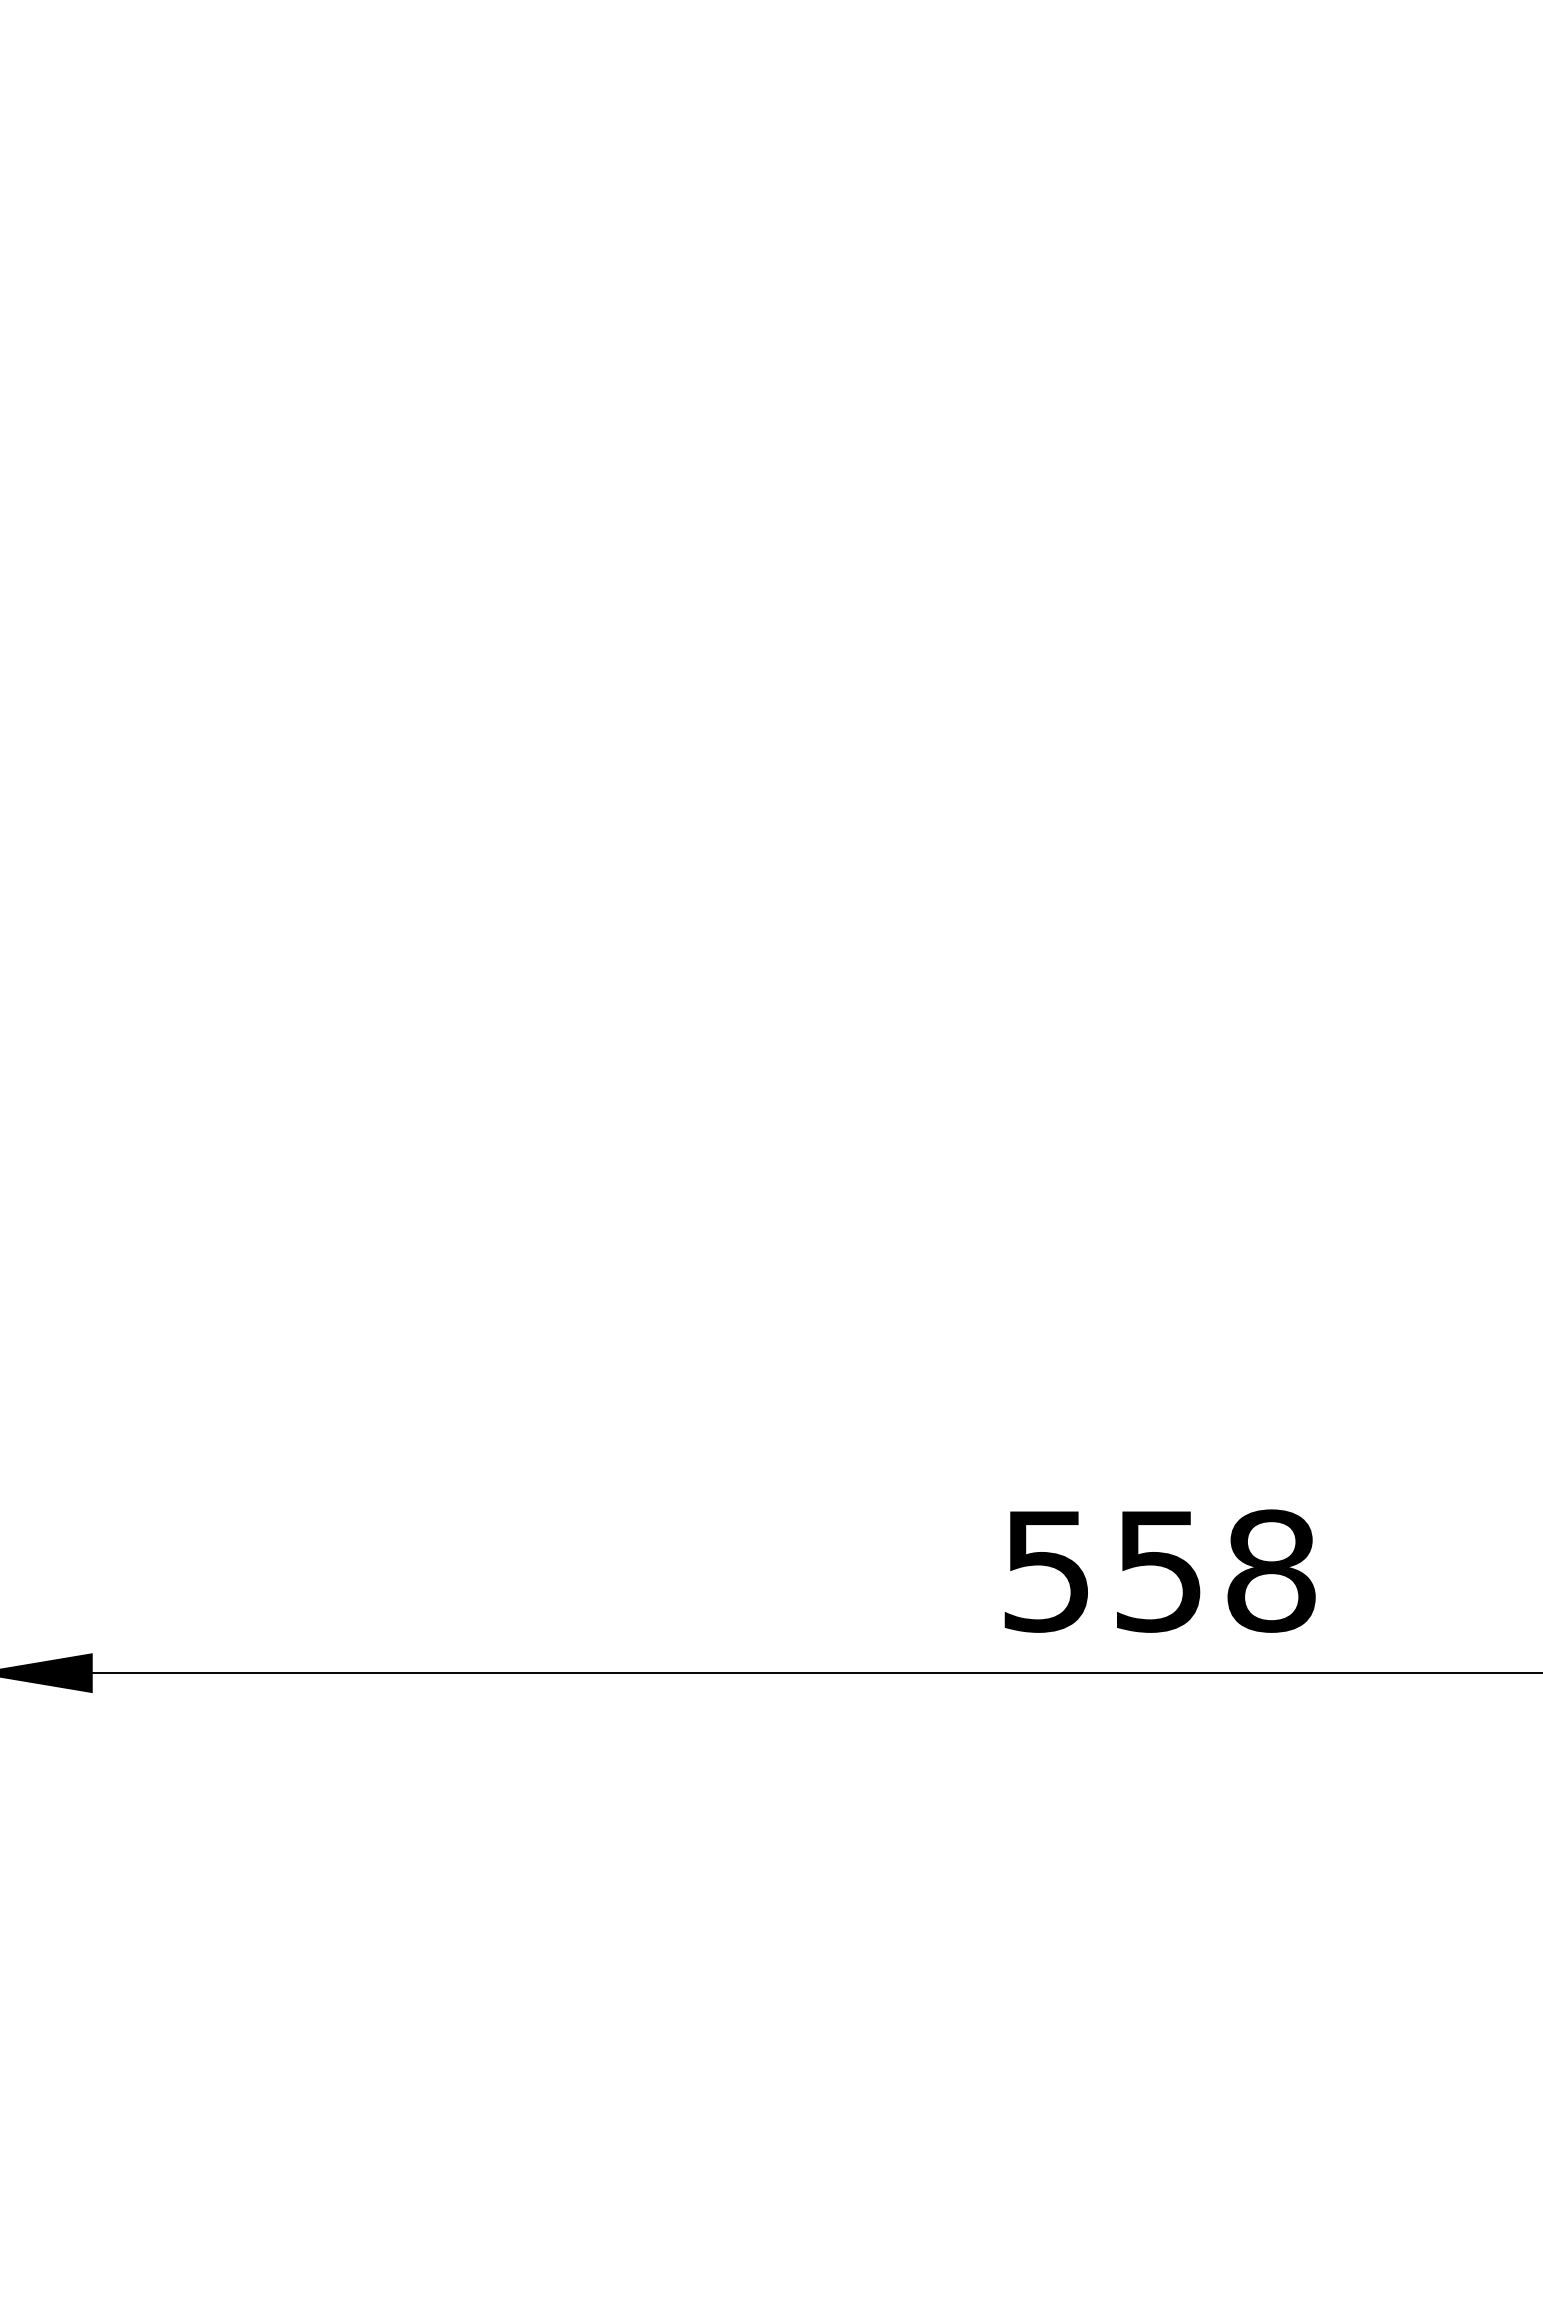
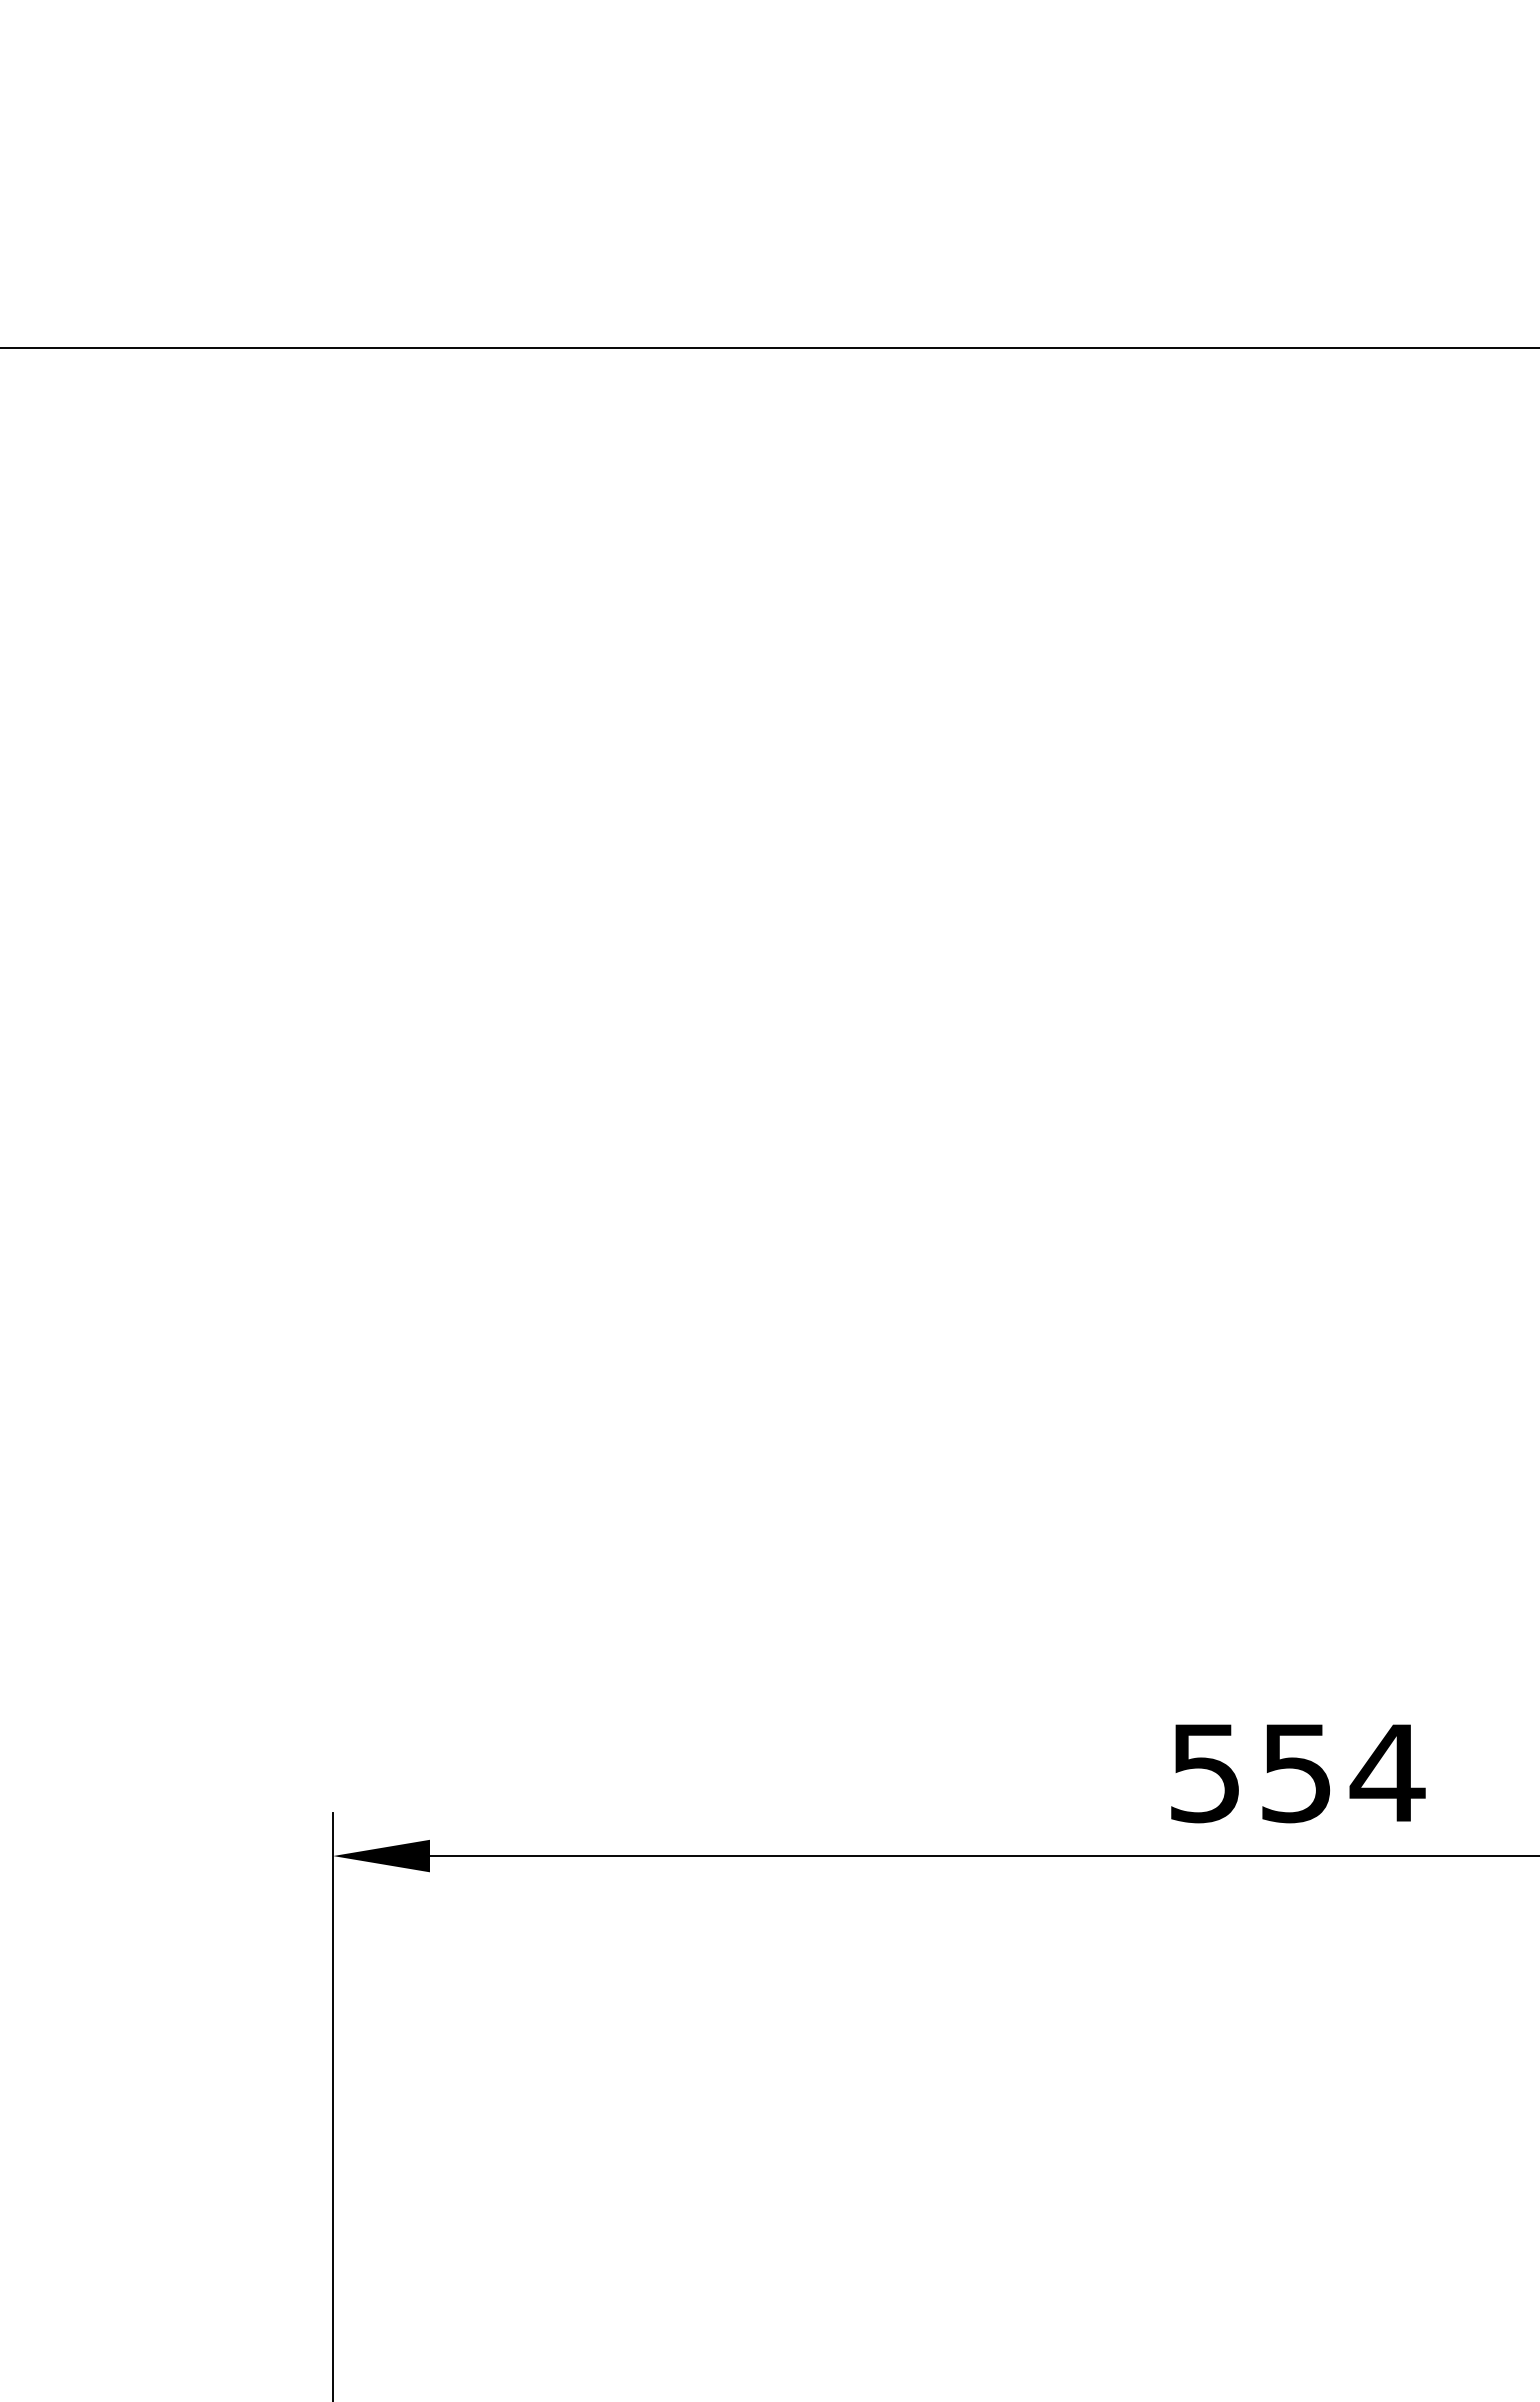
text: (1270, 1571) -> (1387, 1773), 558 -> 554

